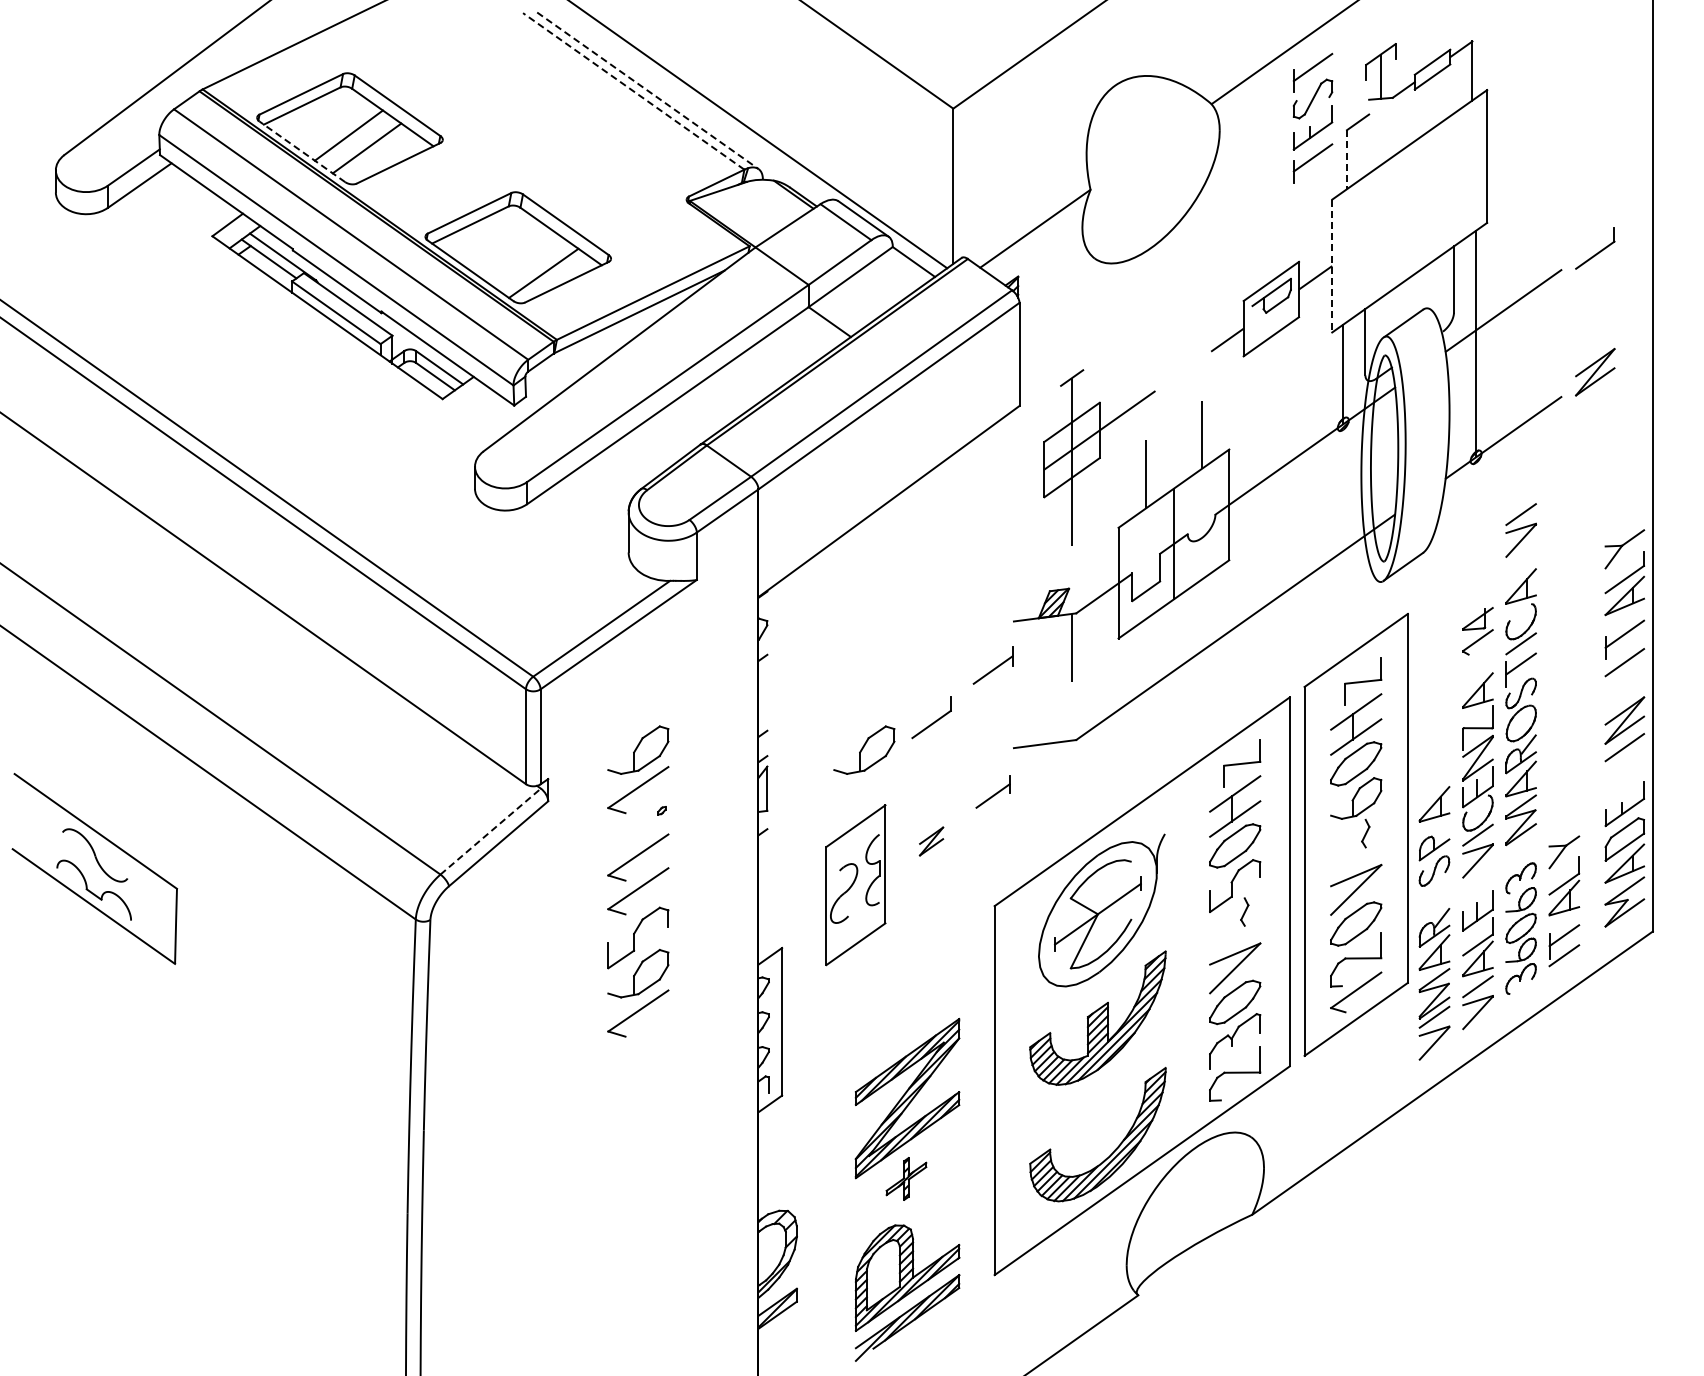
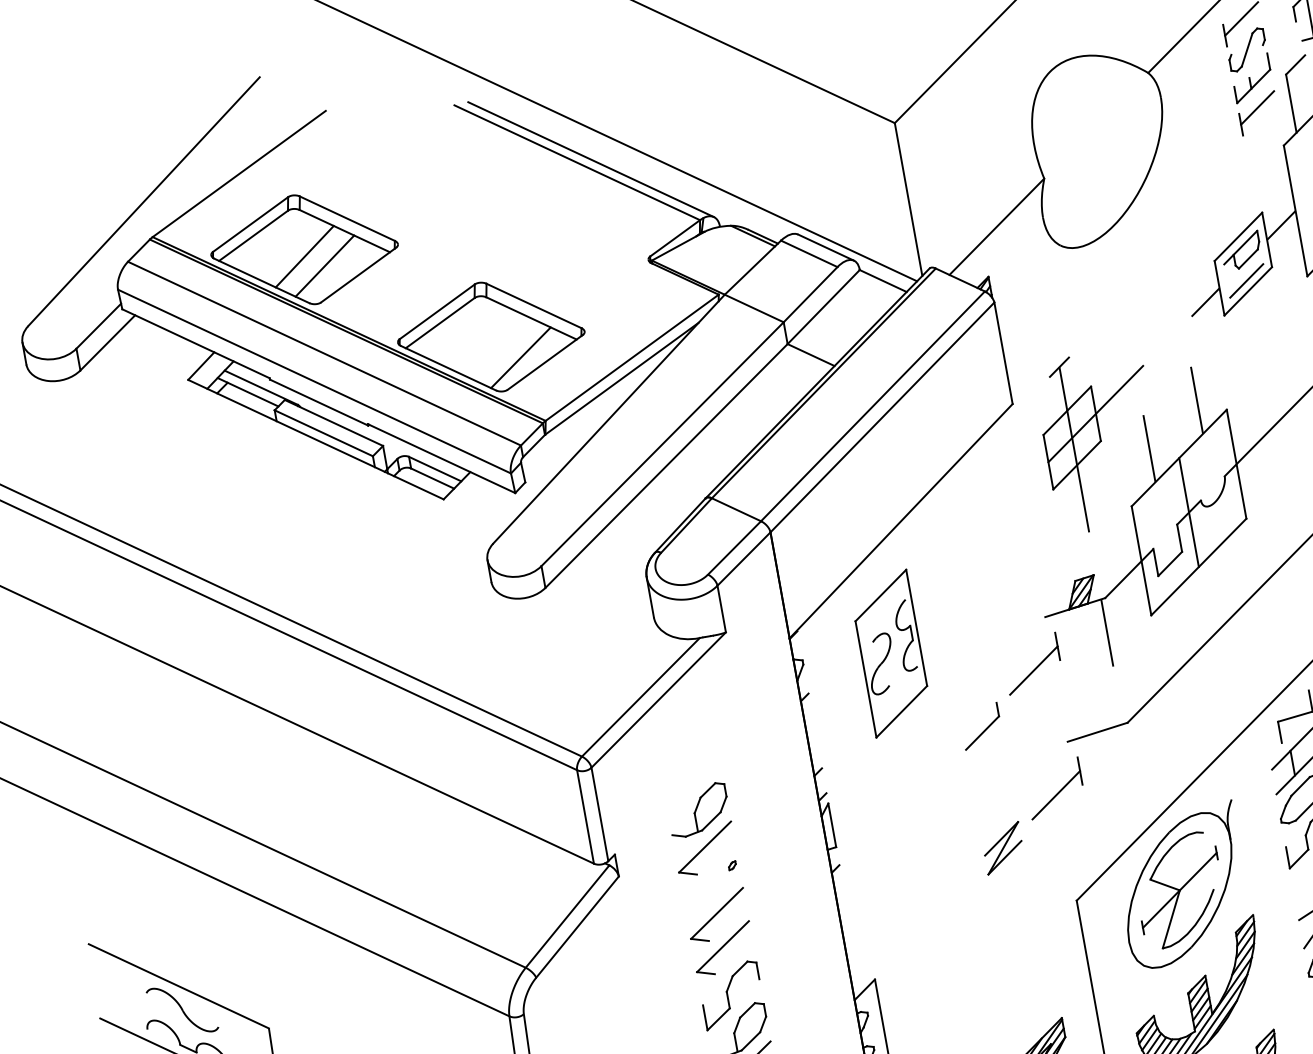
line: (647, 90) -> (590, 159), dashed -> solid
line: (633, 91) -> (577, 162), dashed -> solid
line: (302, 151) -> (261, 280), dashed -> solid
line: (1346, 159) -> (1290, 103), dashed -> solid
line: (1332, 266) -> (1295, 211), dashed -> solid
line: (1271, 325) -> (1246, 280), added
part: (992, 665) -> (1032, 664), size x1.43
part: (864, 749) -> (920, 769), removed
part: (992, 791) -> (1054, 788), size x1.67
line: (491, 831) -> (568, 916), dashed -> solid
part: (931, 841) -> (1003, 848), size x1.67
part: (855, 885) -> (890, 654), moved

